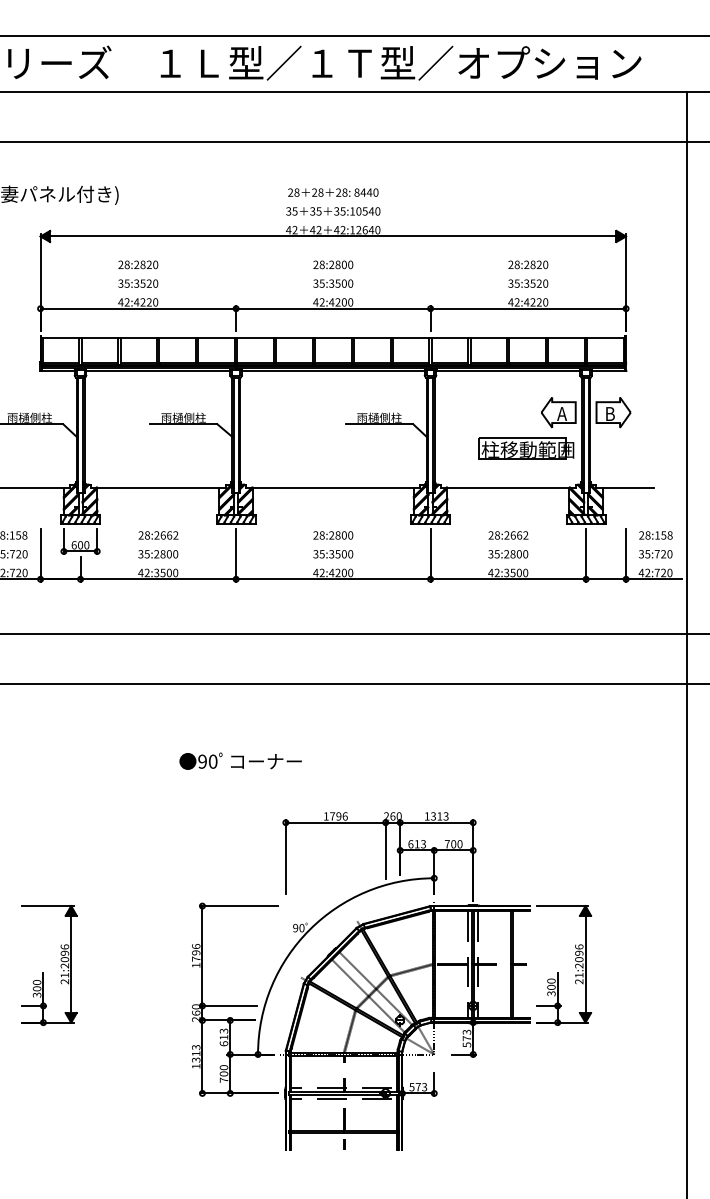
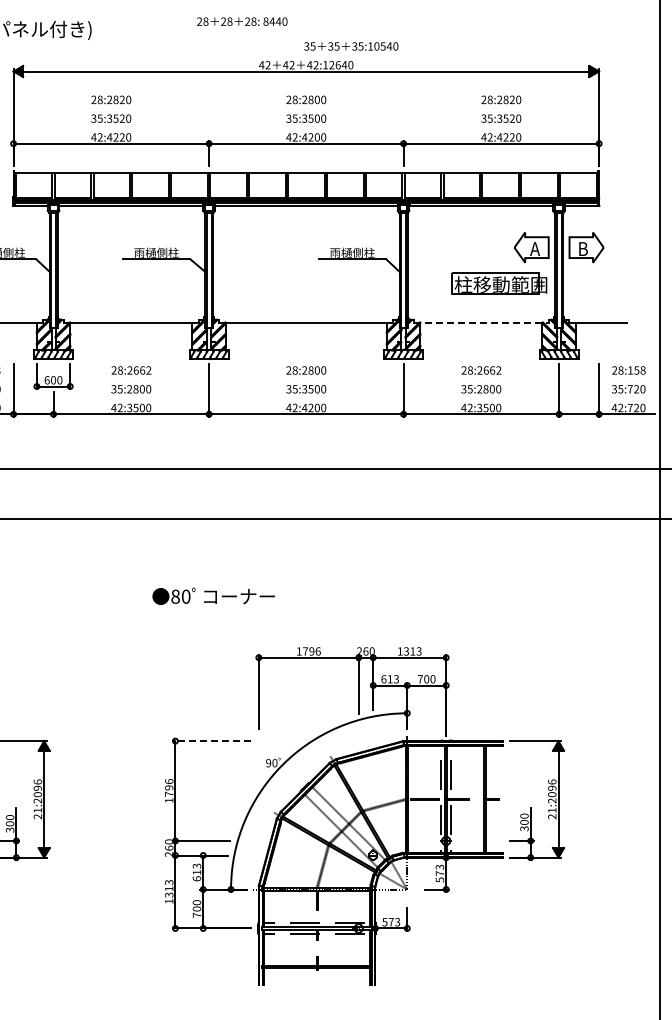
text: (333, 192) -> (242, 21), moved
text: (333, 211) -> (351, 46), moved
line: (508, 487) -> (481, 322), solid -> dashed
text: (202, 761) -> (175, 596), 90 -> 80
line: (238, 906) -> (211, 741), solid -> dashed

